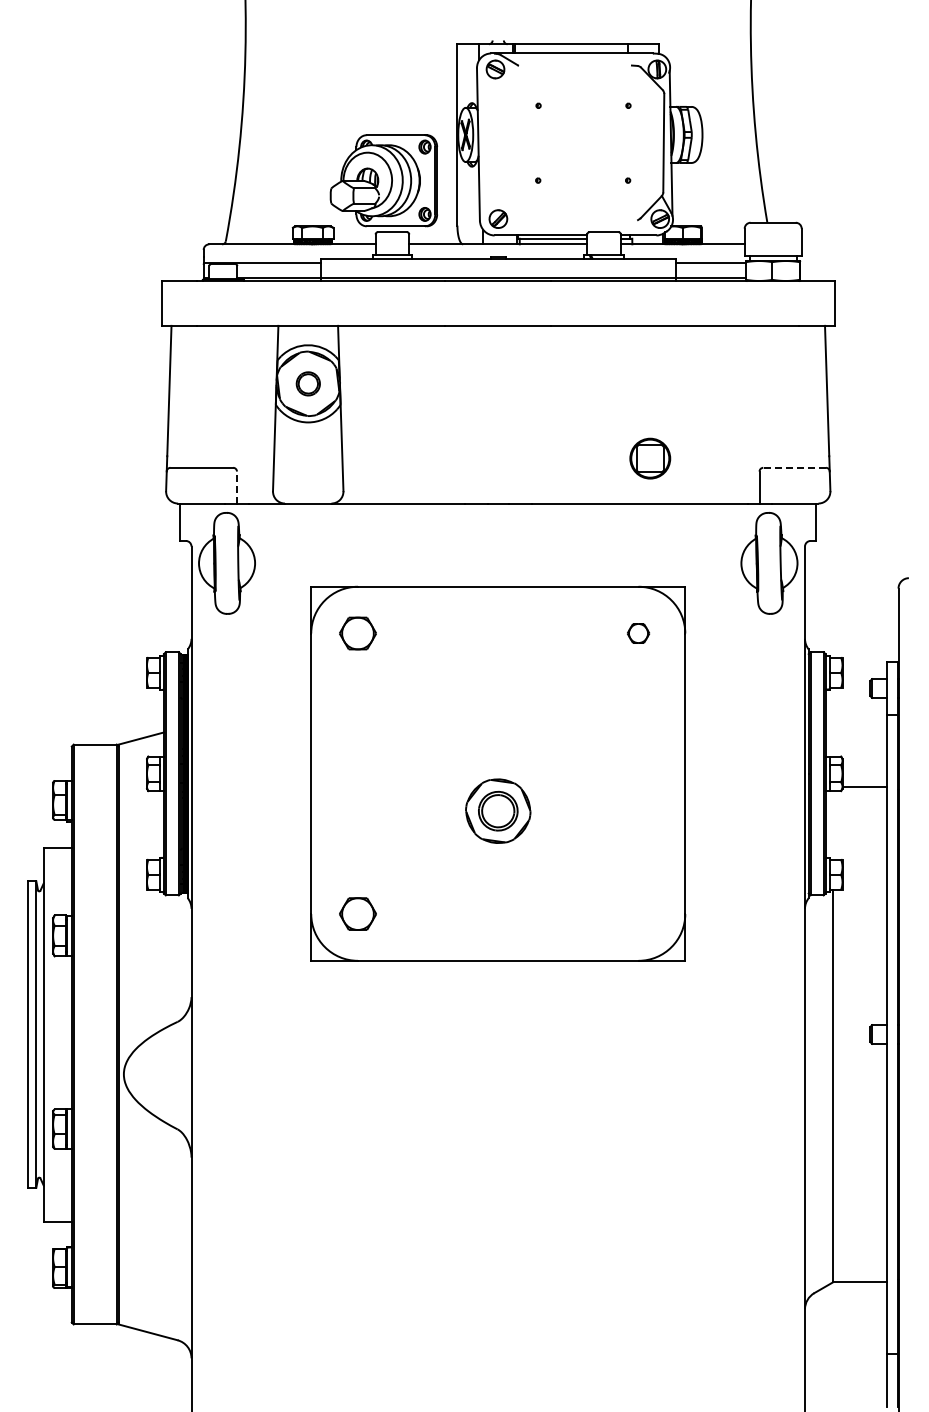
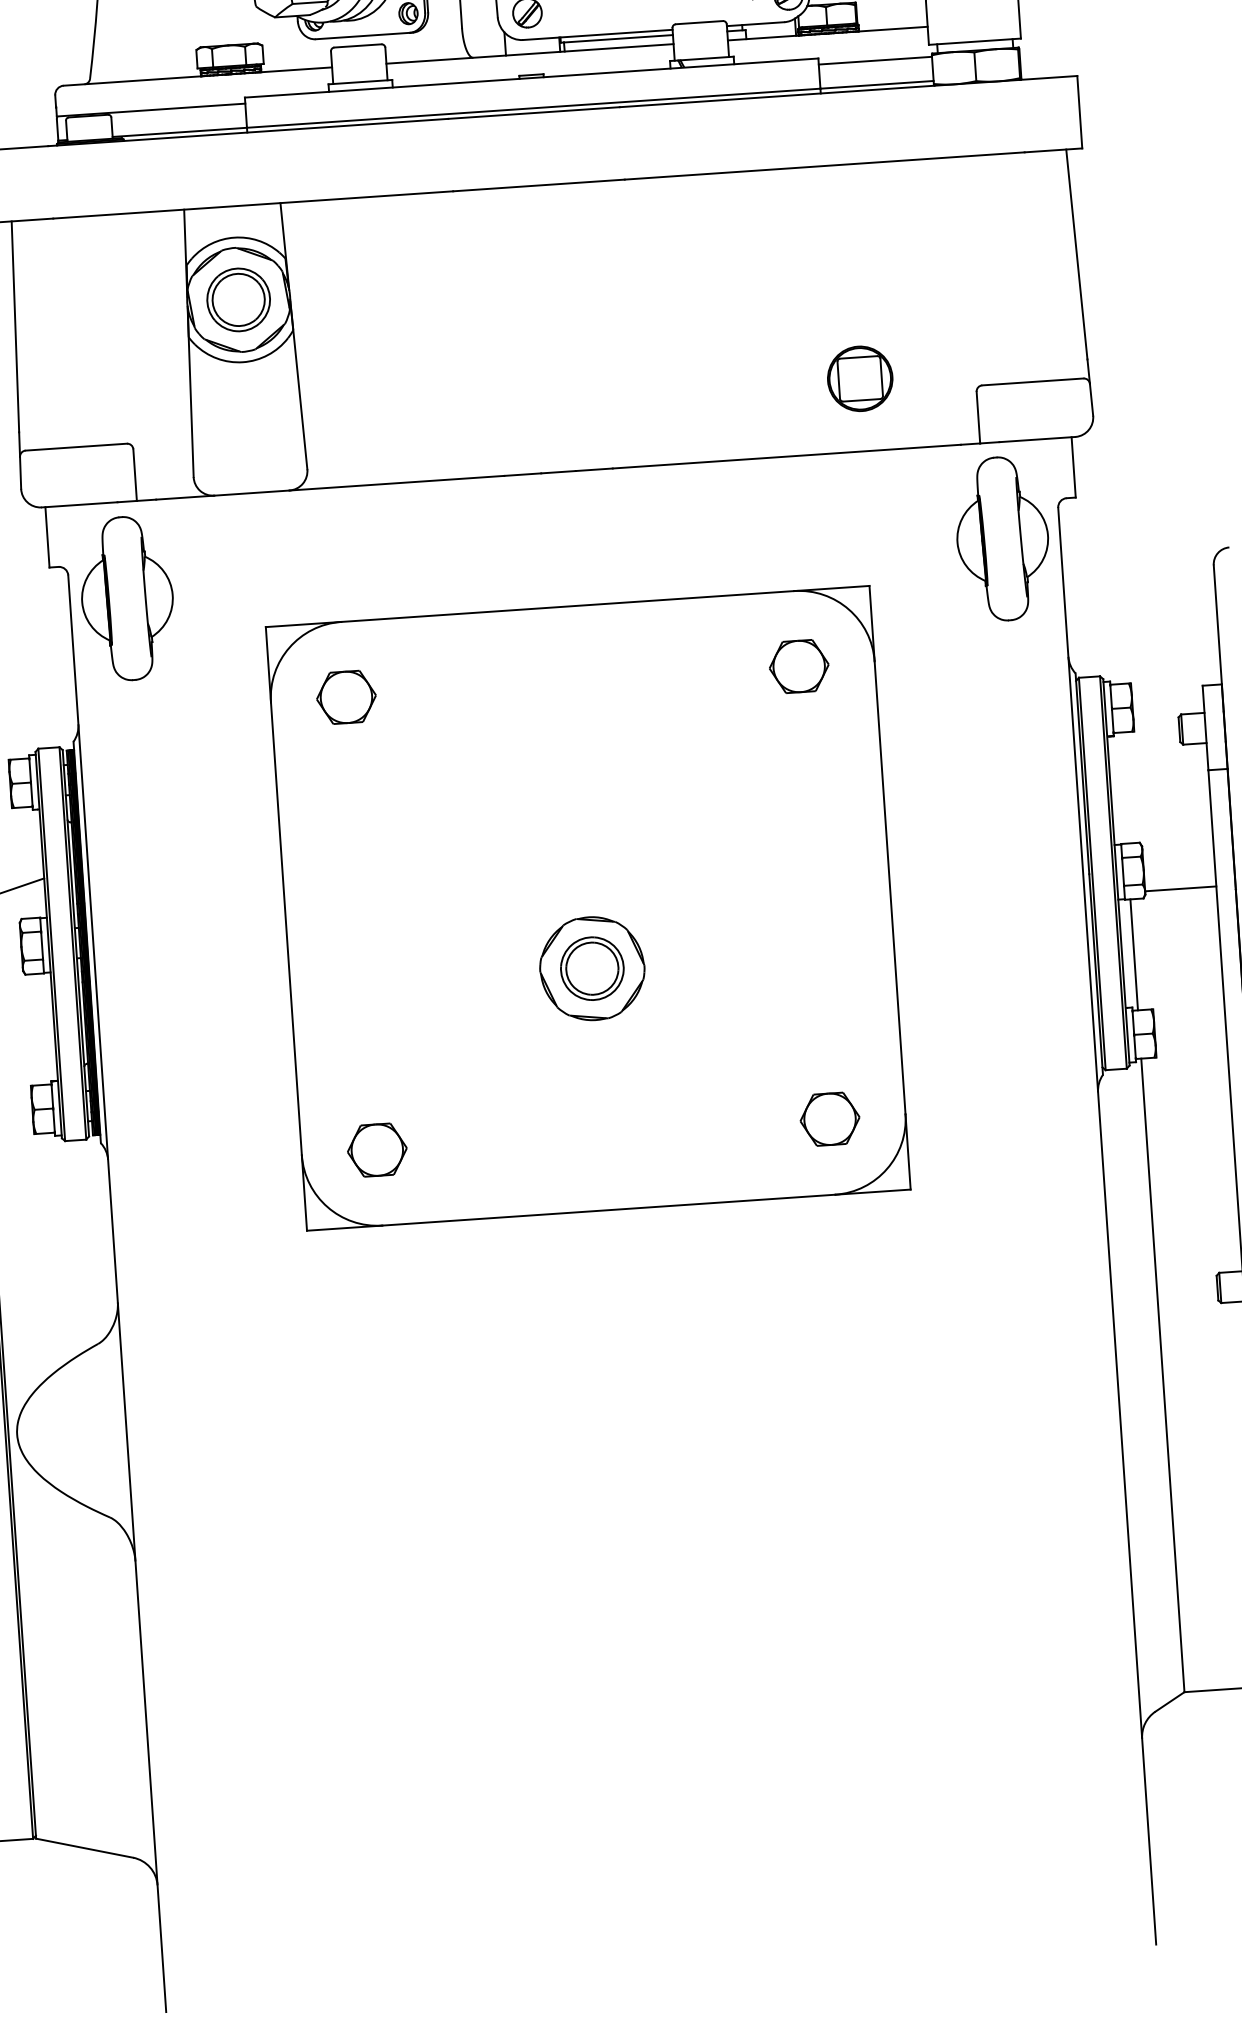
part: (308, 383) -> (239, 299), size x1.67
part: (650, 458) -> (860, 378), moved
line: (794, 467) -> (1032, 381), dashed -> solid
line: (236, 487) -> (134, 475), dashed -> solid
part: (638, 633) -> (799, 666), size x1.67
line: (833, 825) -> (1134, 954), added
part: (638, 913) -> (829, 1118), added

